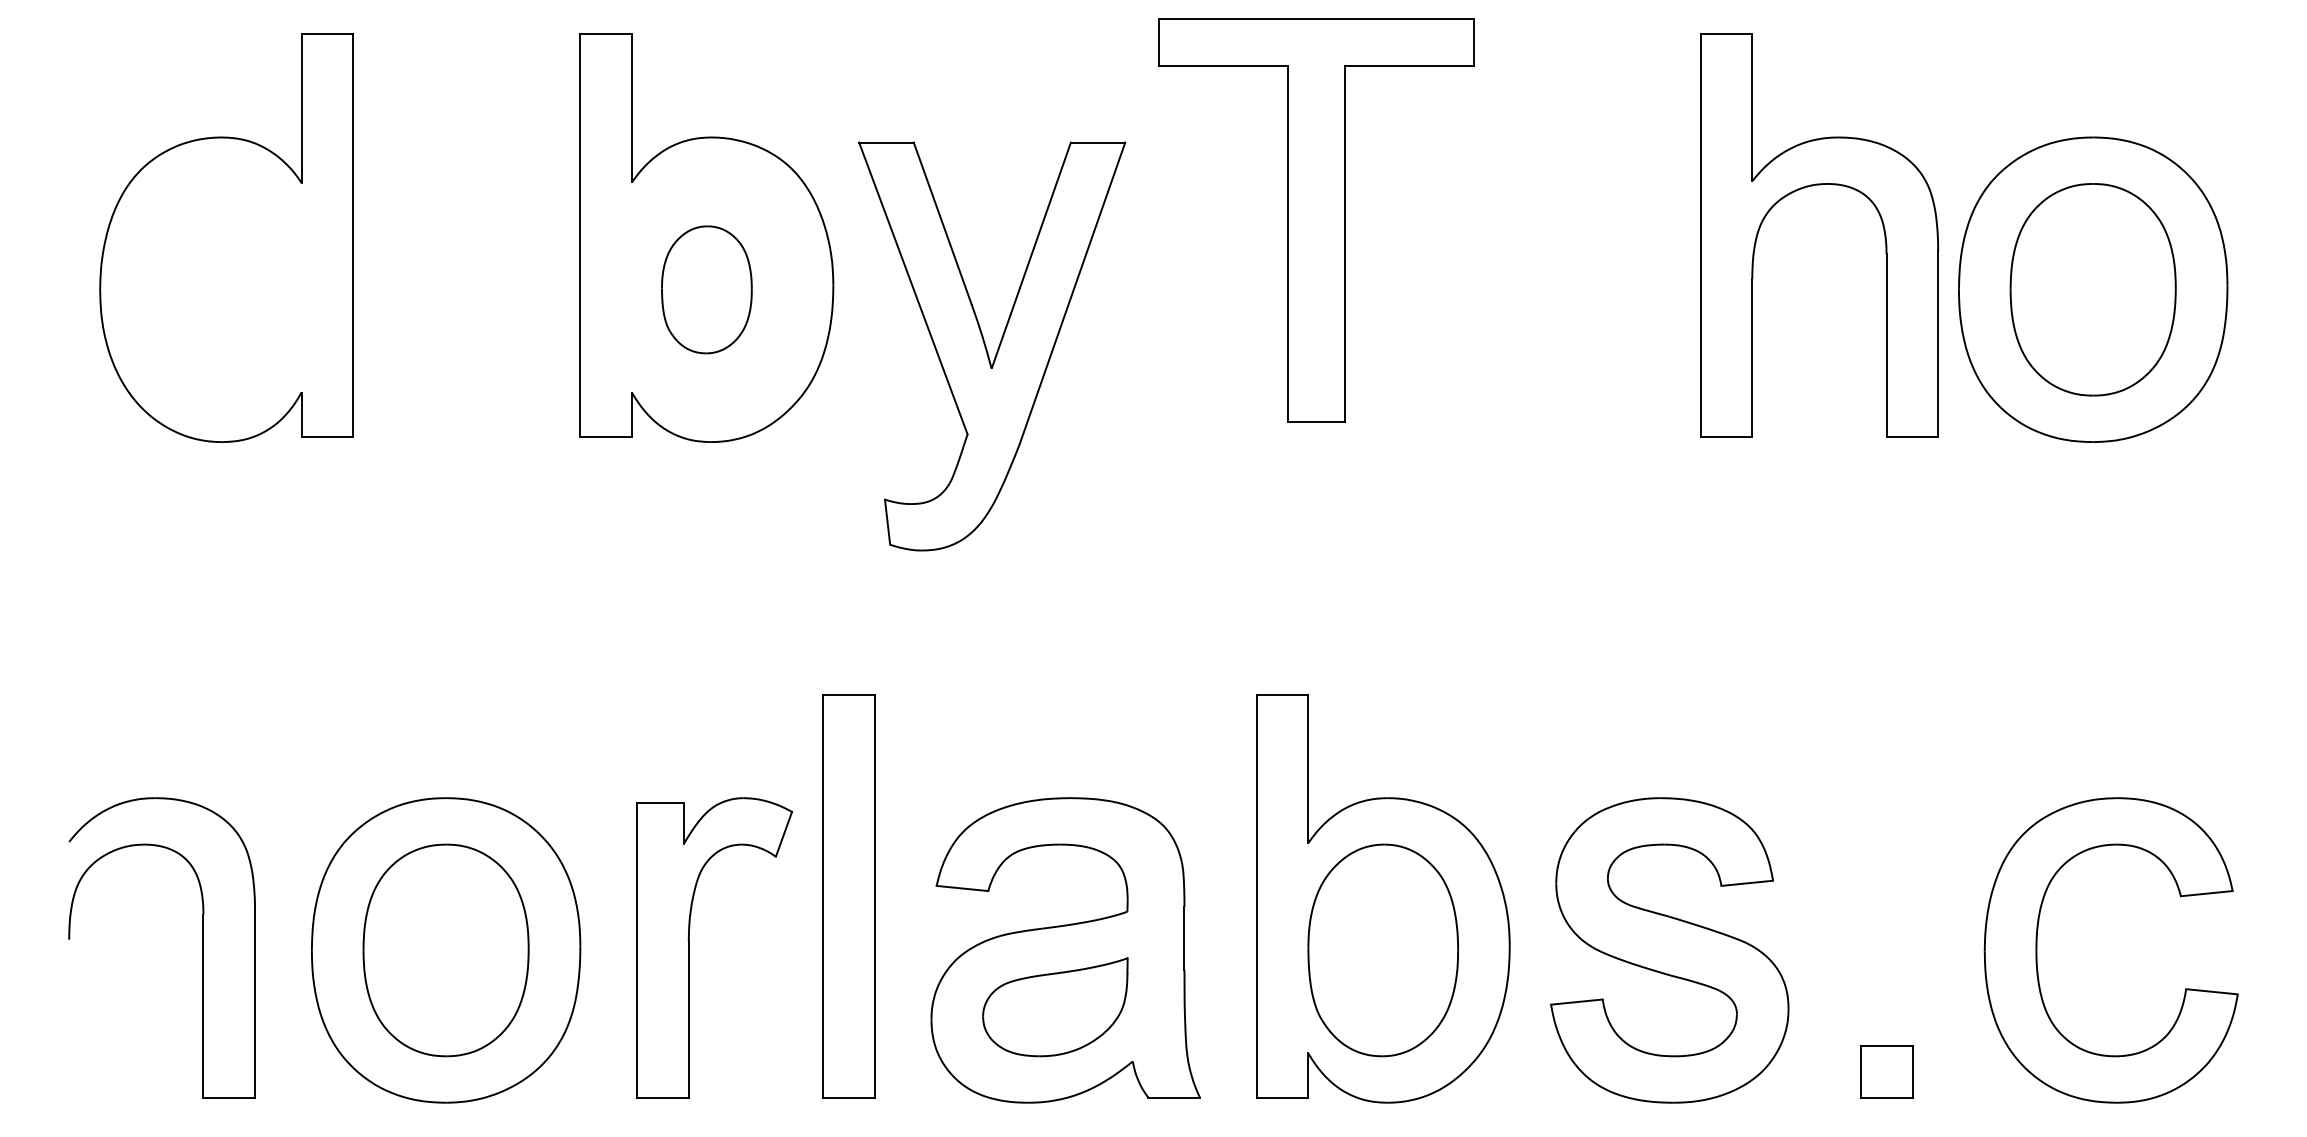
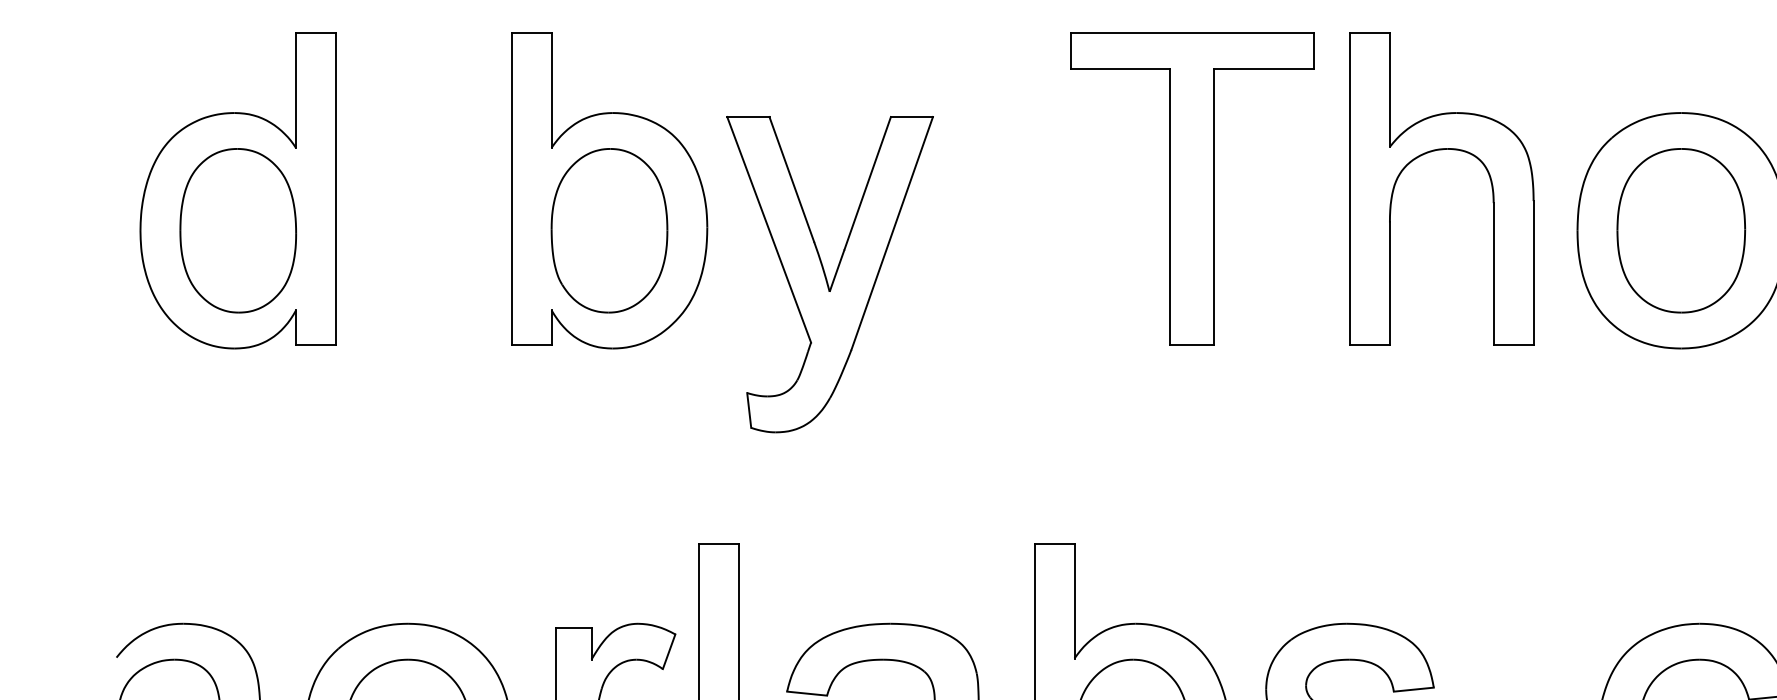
part: (1808, 187) -> (1433, 151), moved
part: (1316, 220) -> (1192, 188), moved
part: (226, 289) -> (238, 230), added
part: (706, 289) -> (609, 230), size x1.67

